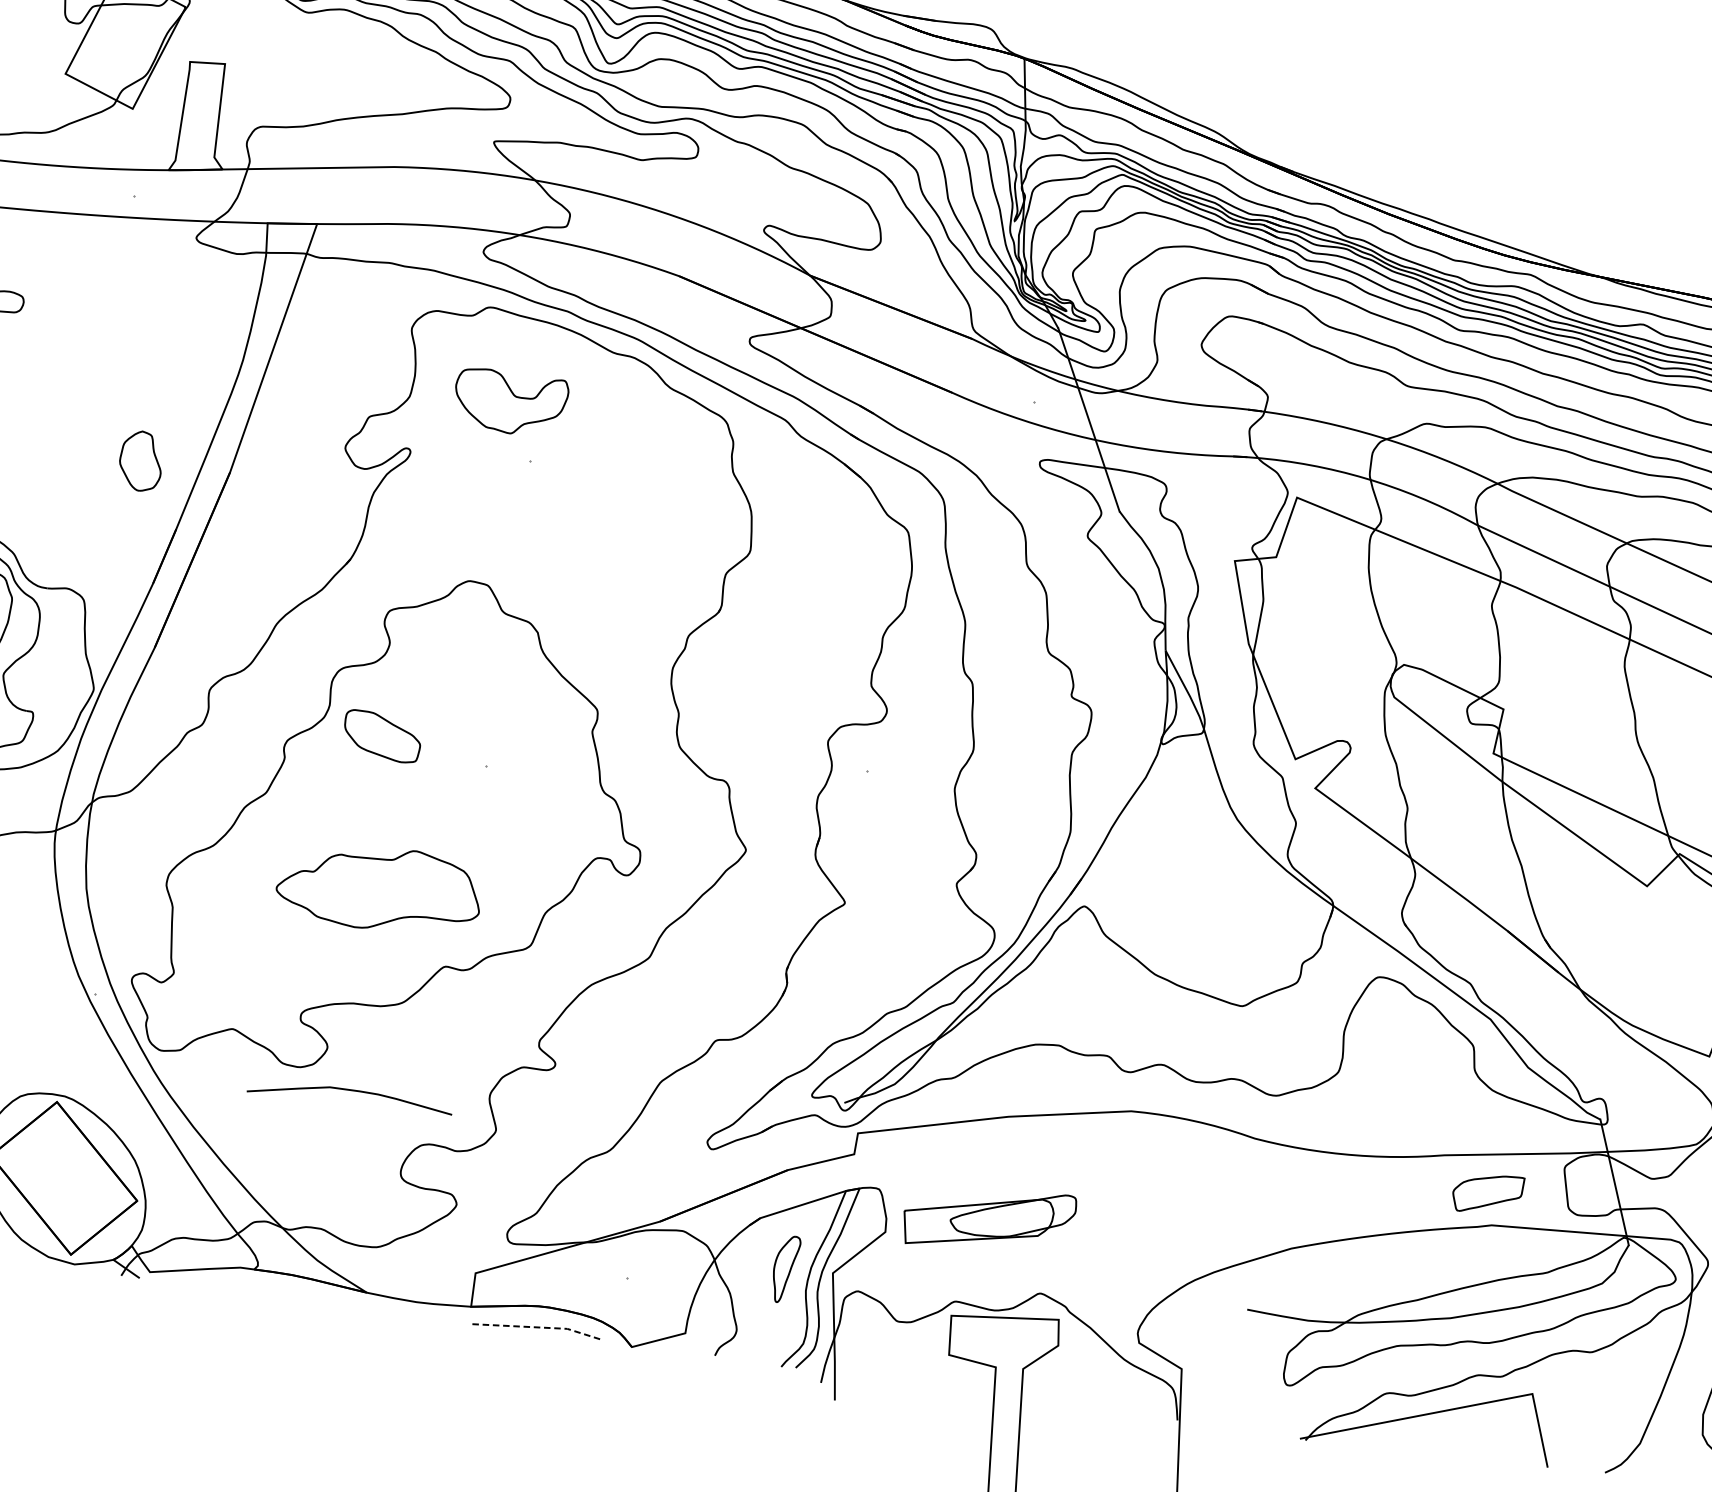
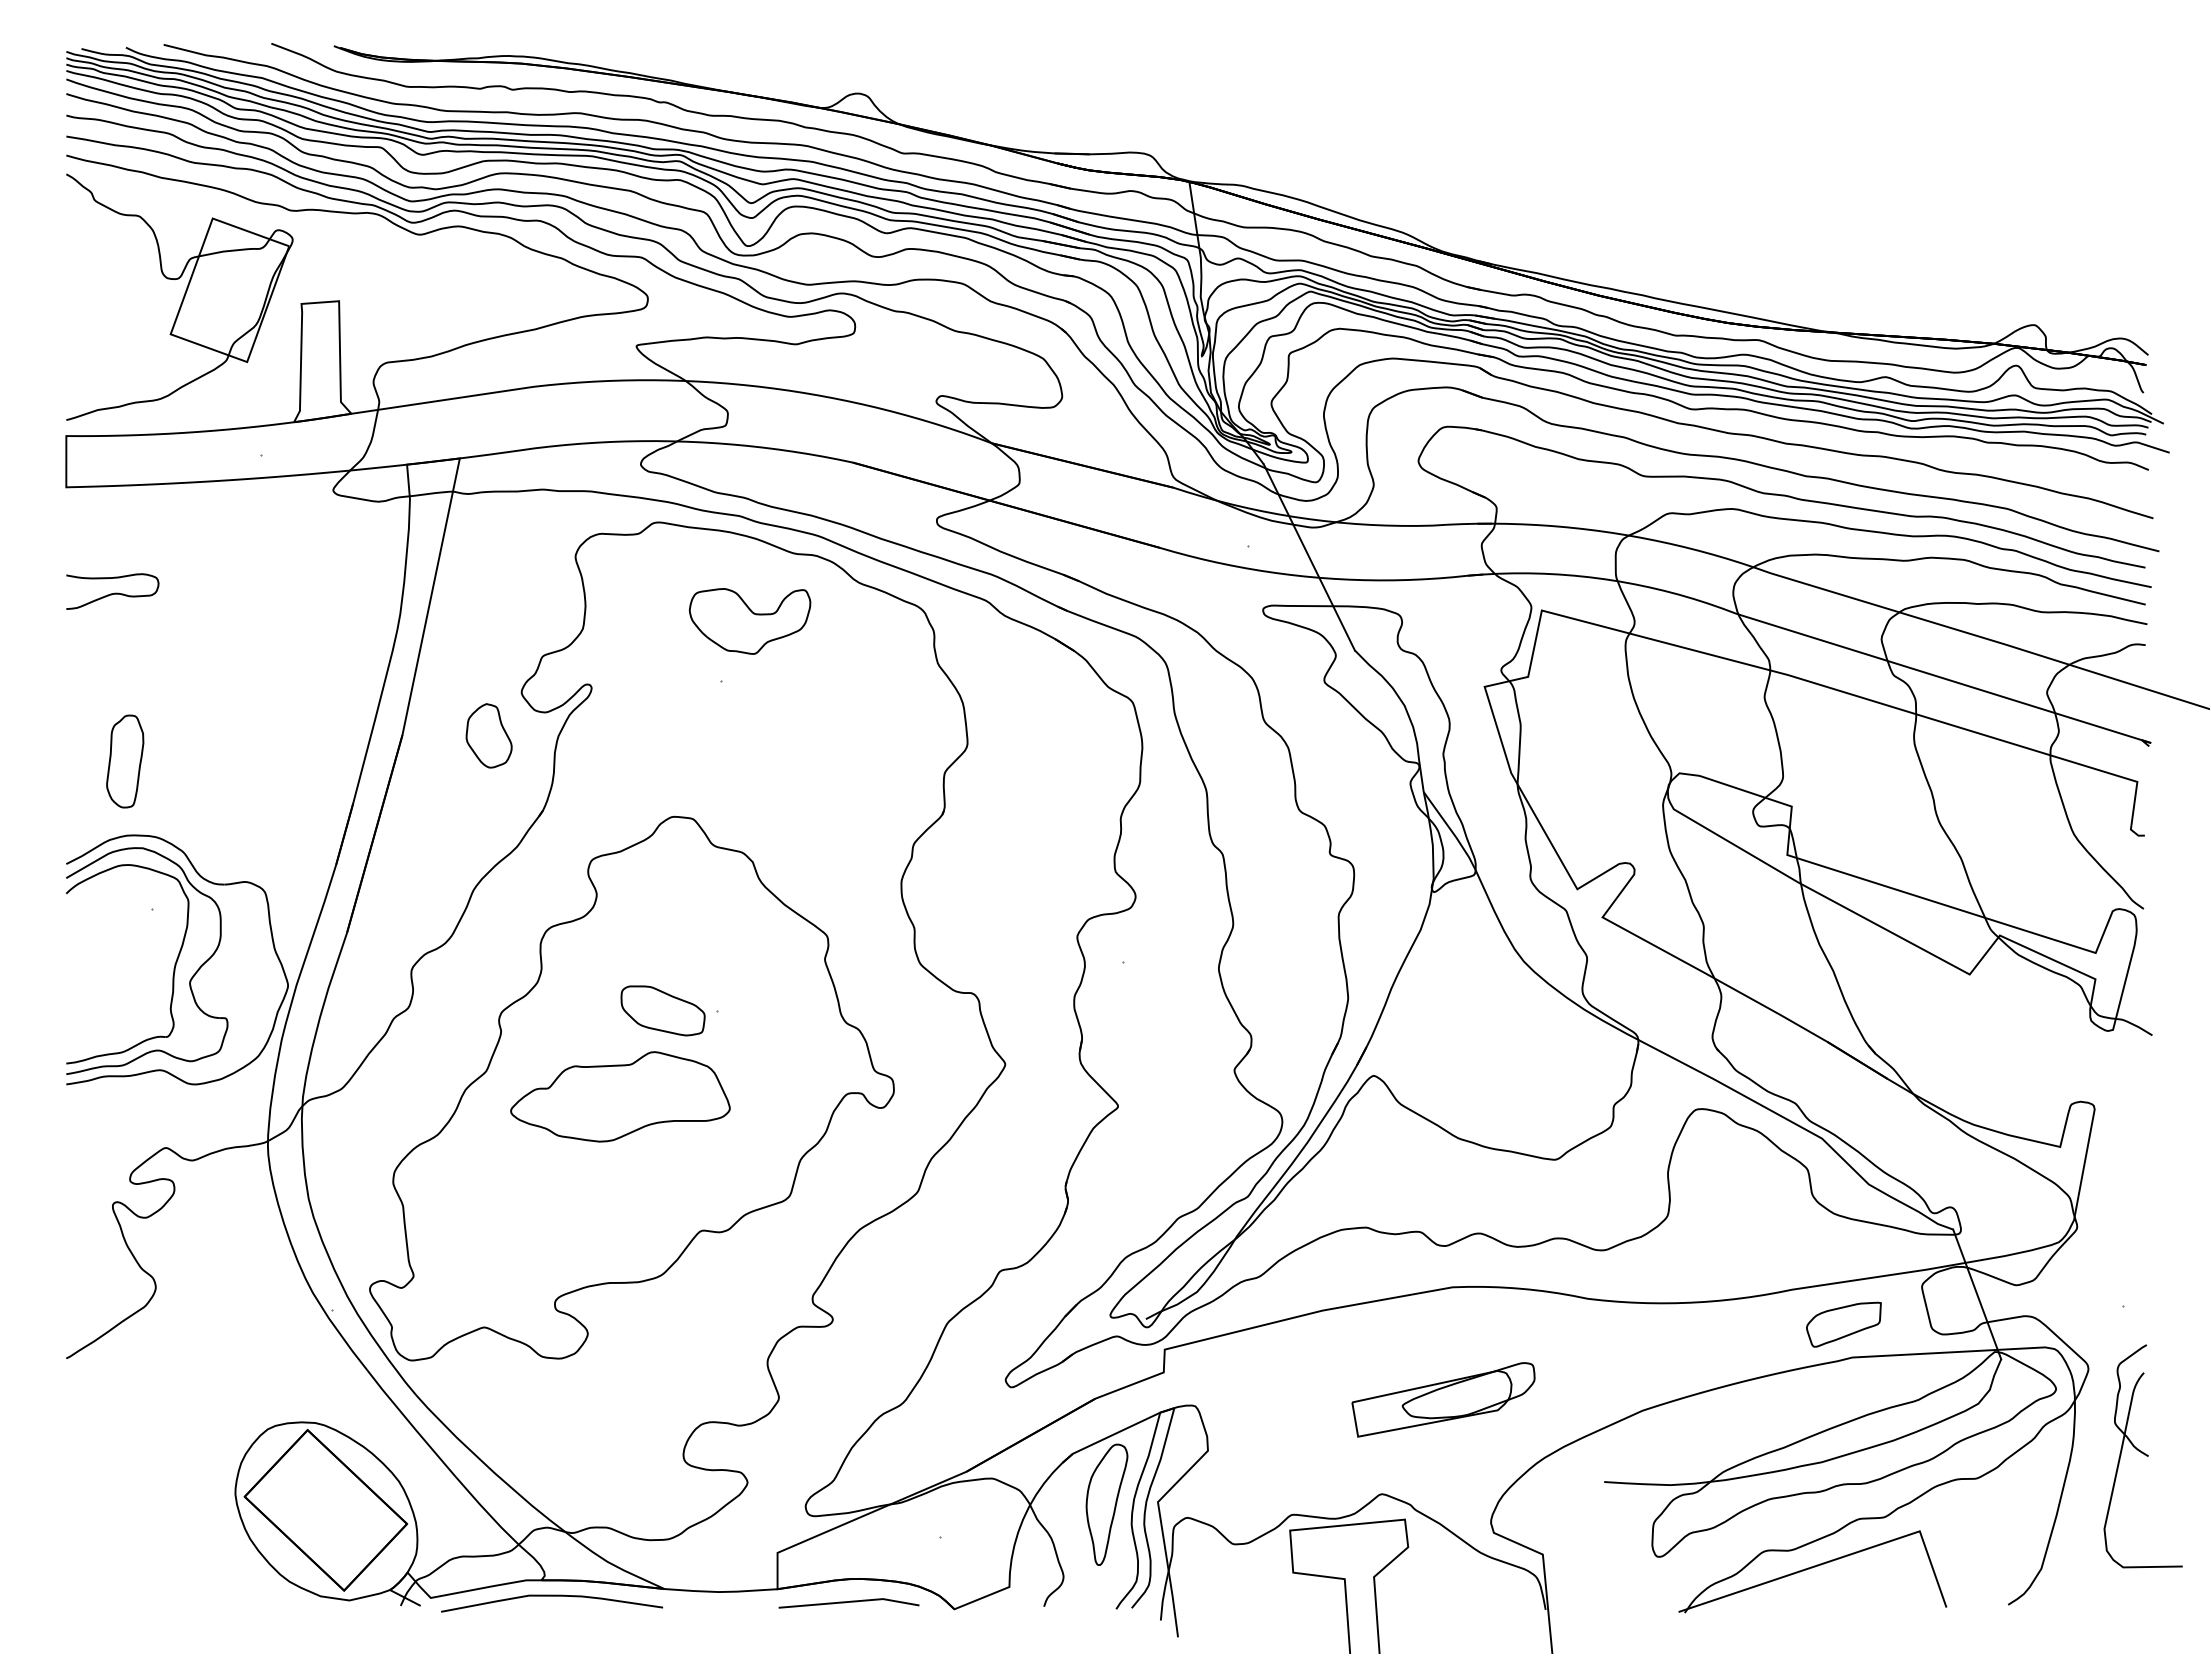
part: (510, 403) -> (750, 621), moved
part: (140, 460) -> (488, 735), moved
part: (381, 736) -> (662, 1010), moved
part: (379, 888) -> (620, 1096), moved
curve: (351, 1090) -> (552, 1596), moved
part: (989, 1219) -> (1443, 1399), moved
part: (785, 1269) -> (1106, 1504), size x1.67
line: (536, 1326) -> (849, 1601), dashed -> solid

